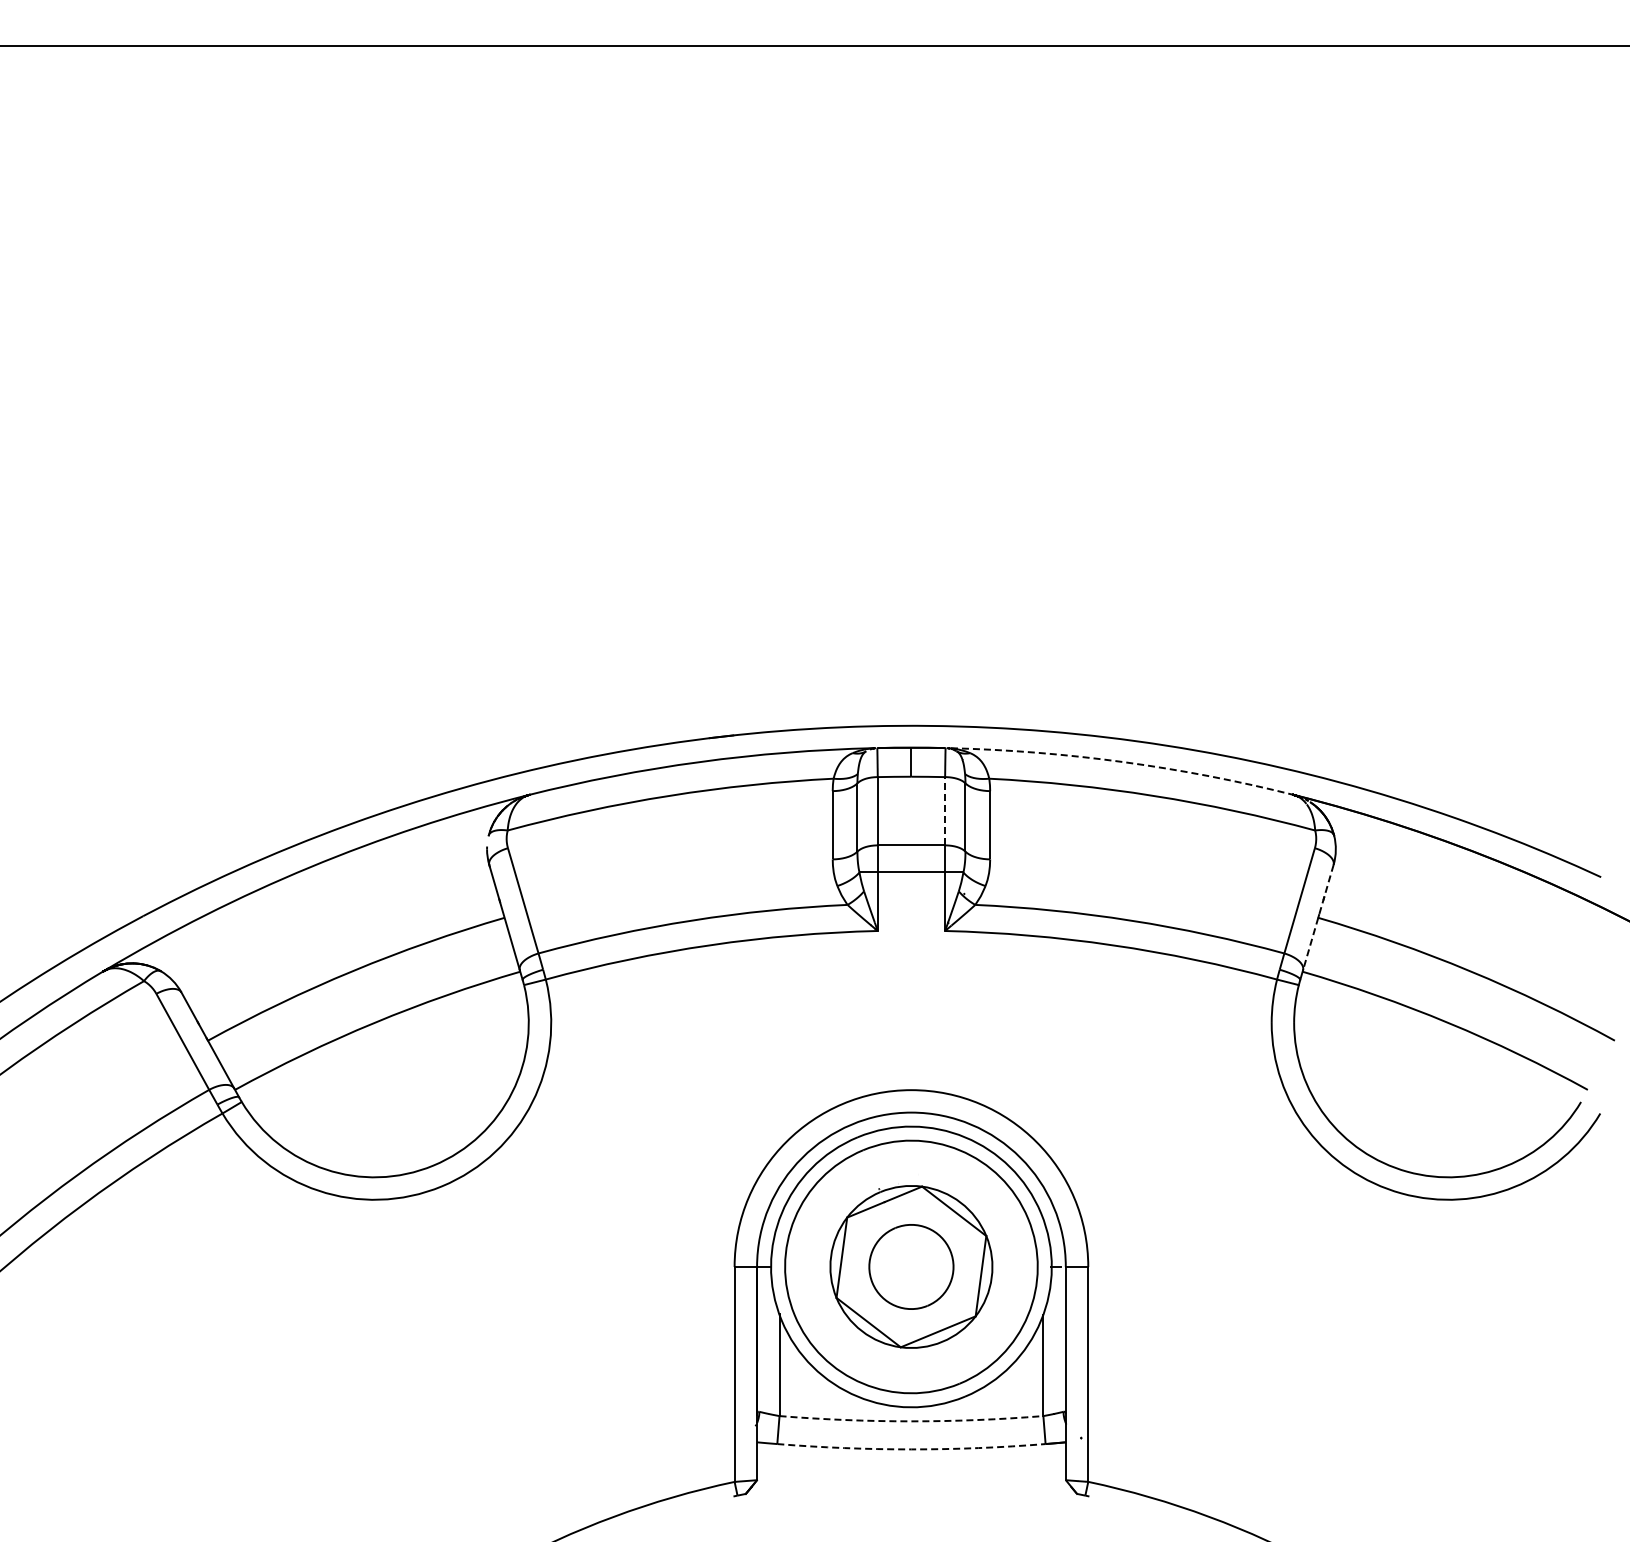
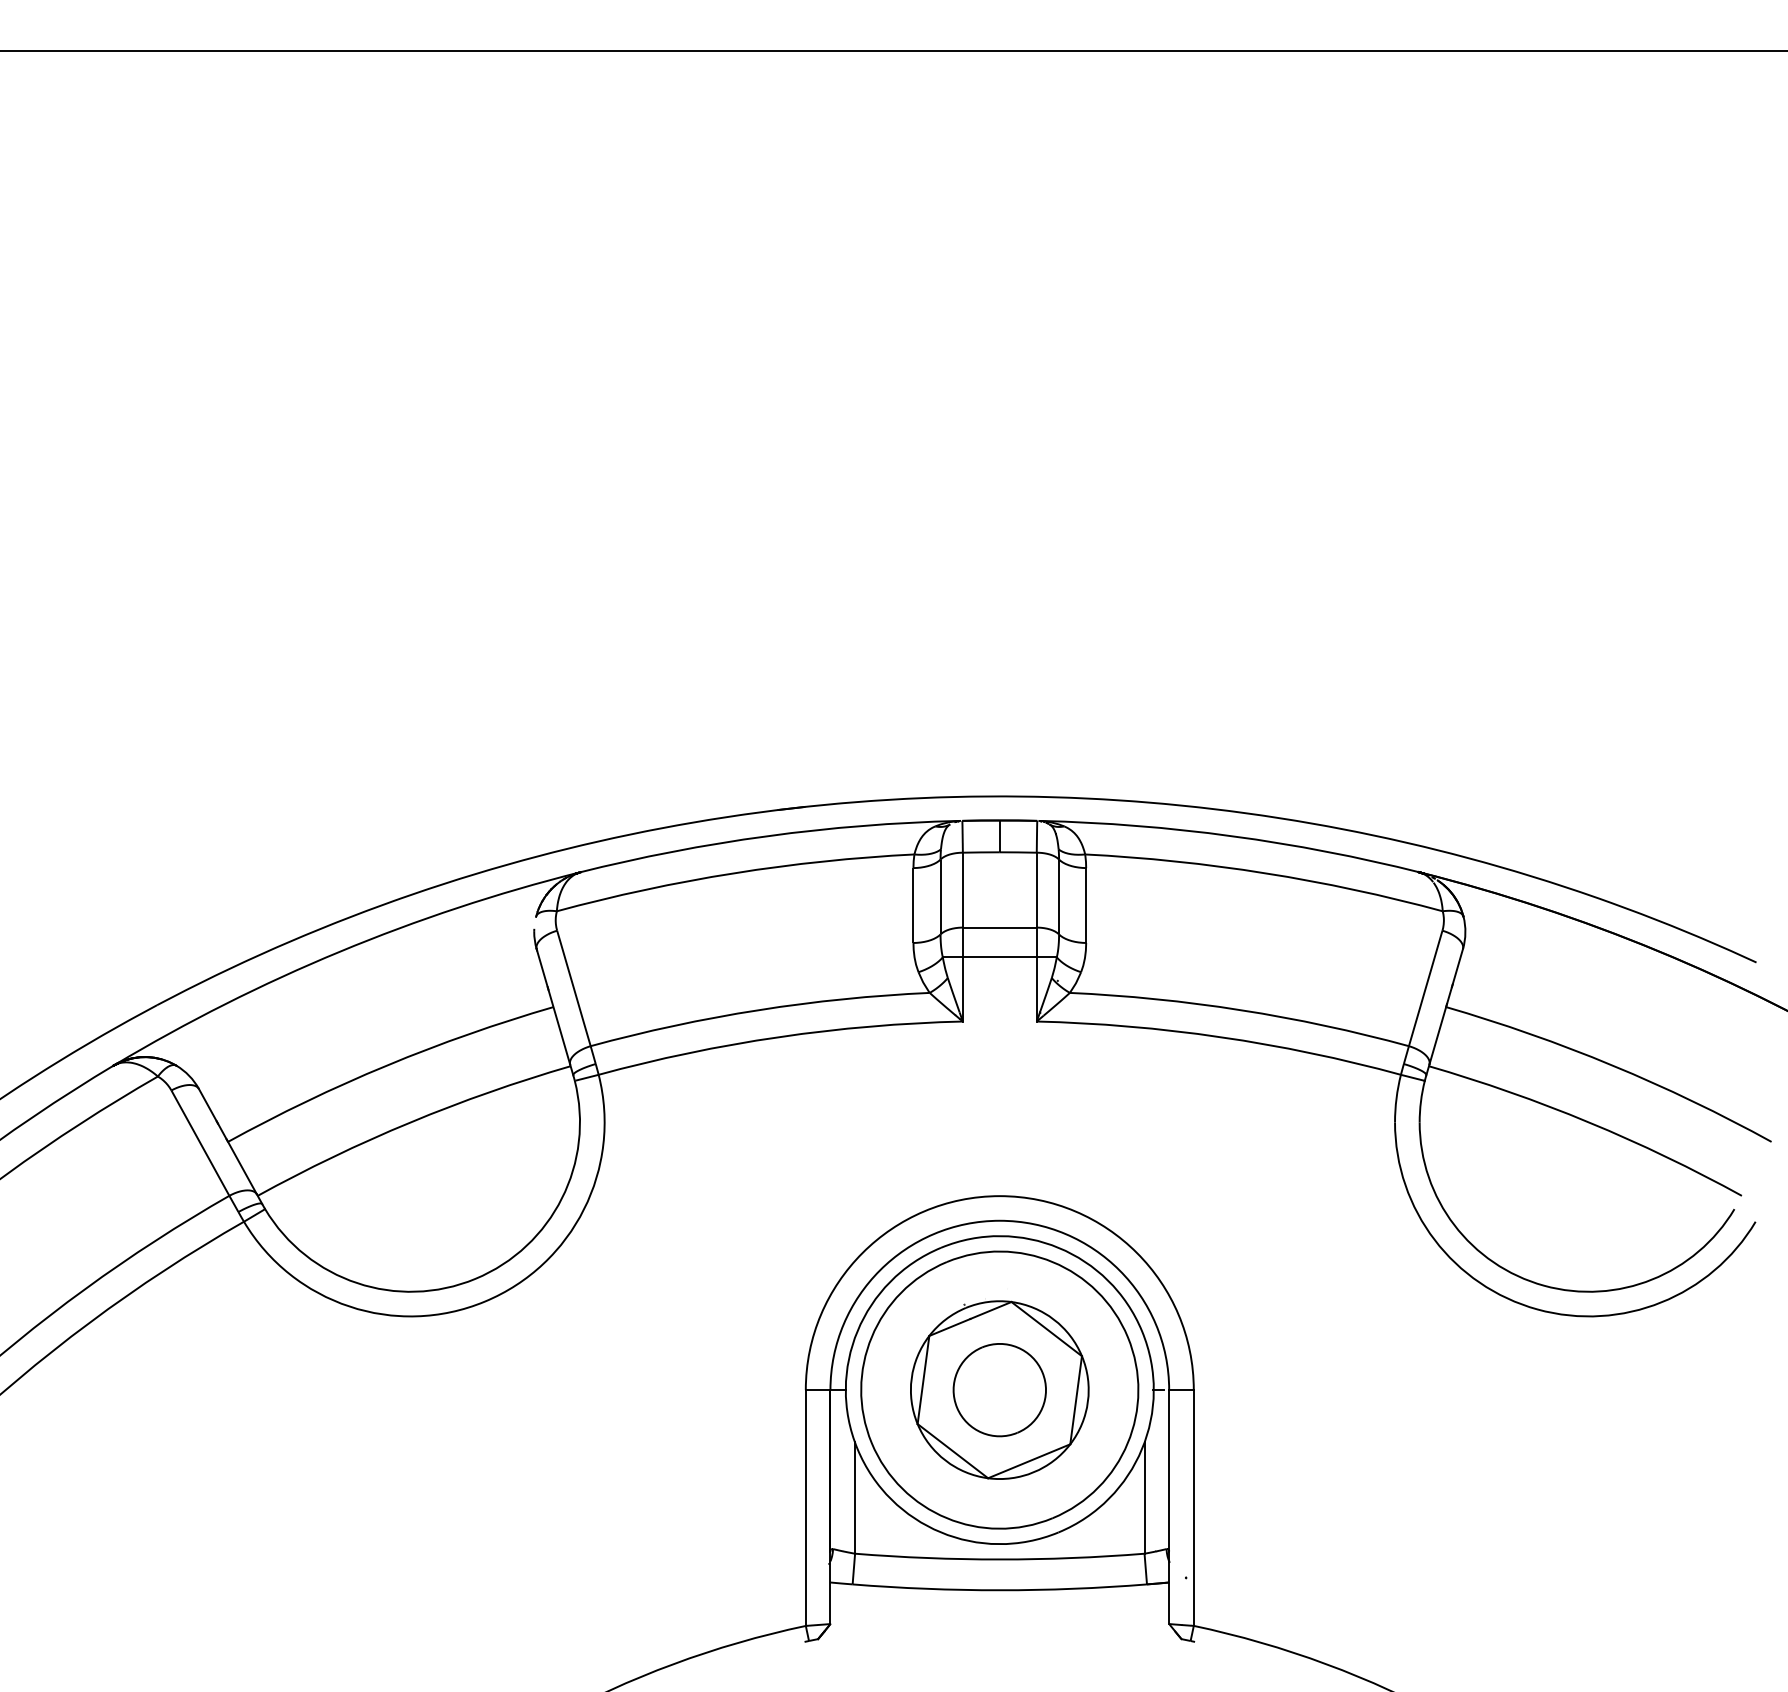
arc: (1123, 762) -> (1232, 836), dashed -> solid
line: (945, 810) -> (1037, 889), dashed -> solid
line: (1318, 917) -> (1446, 1006), dashed -> solid
arc: (911, 1421) -> (999, 1559), dashed -> solid
arc: (911, 1449) -> (999, 1590), dashed -> solid

